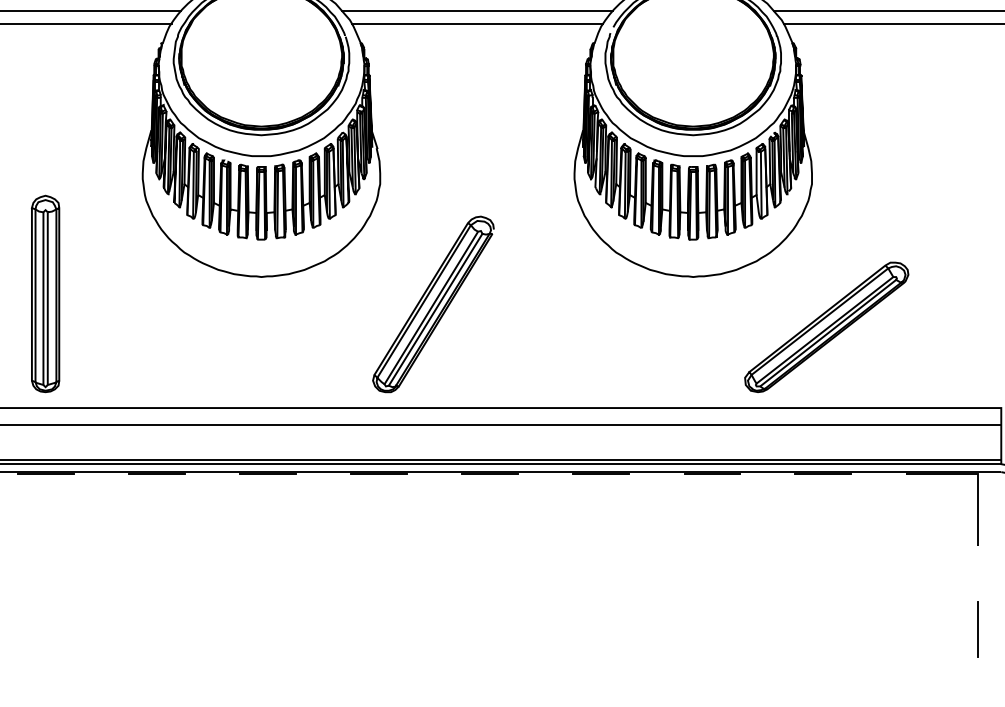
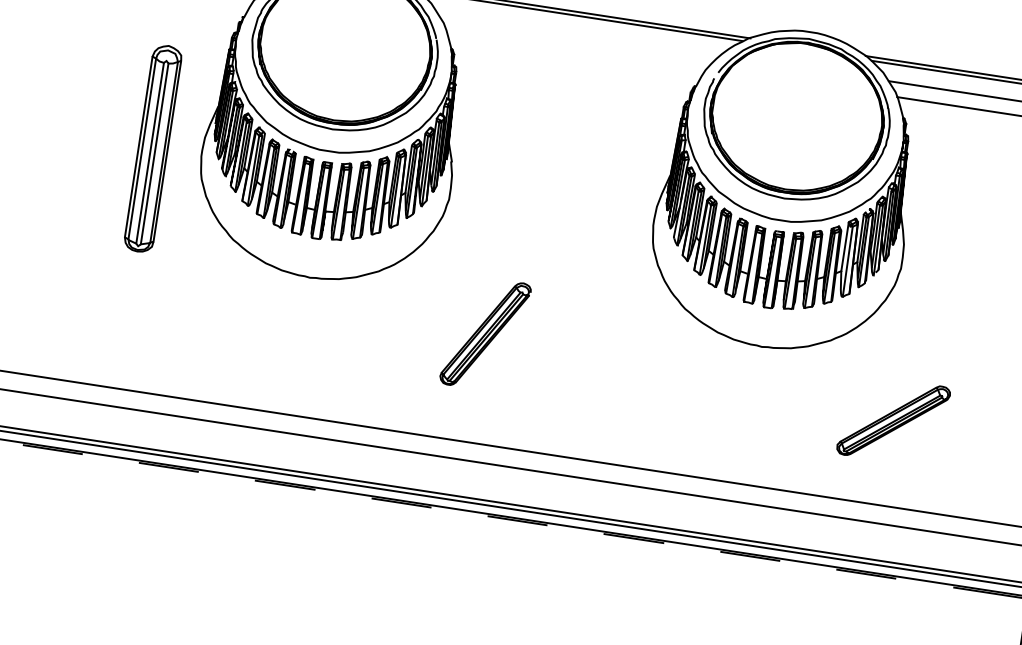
line: (477, 10) -> (578, 33), removed
line: (477, 24) -> (576, 48), removed
part: (45, 293) -> (153, 148), moved
part: (433, 304) -> (485, 334), size x0.6
part: (826, 326) -> (893, 420), size x0.6

